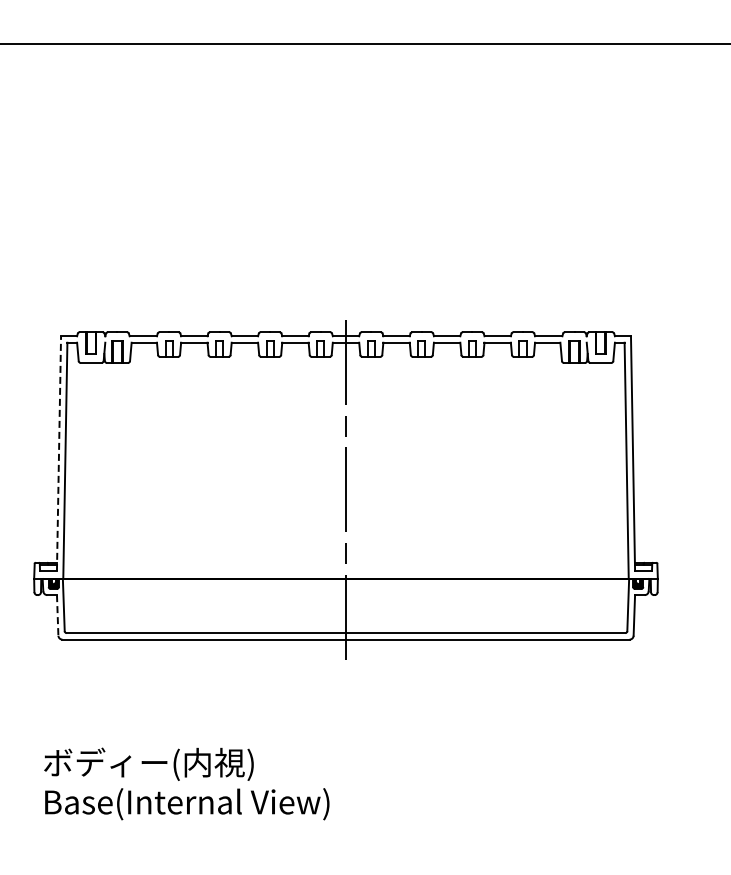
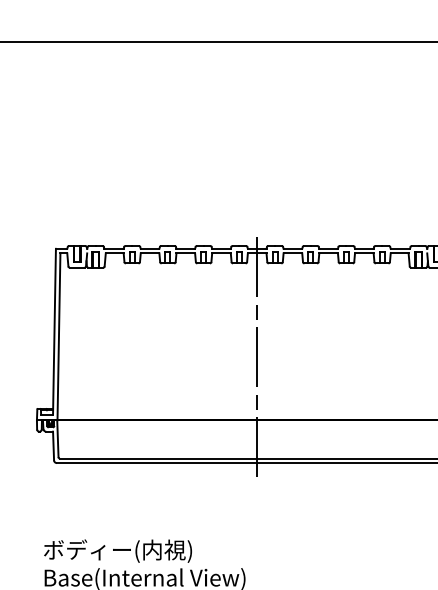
line: (59, 453) -> (54, 331), dashed -> solid
line: (57, 615) -> (53, 446), dashed -> solid

